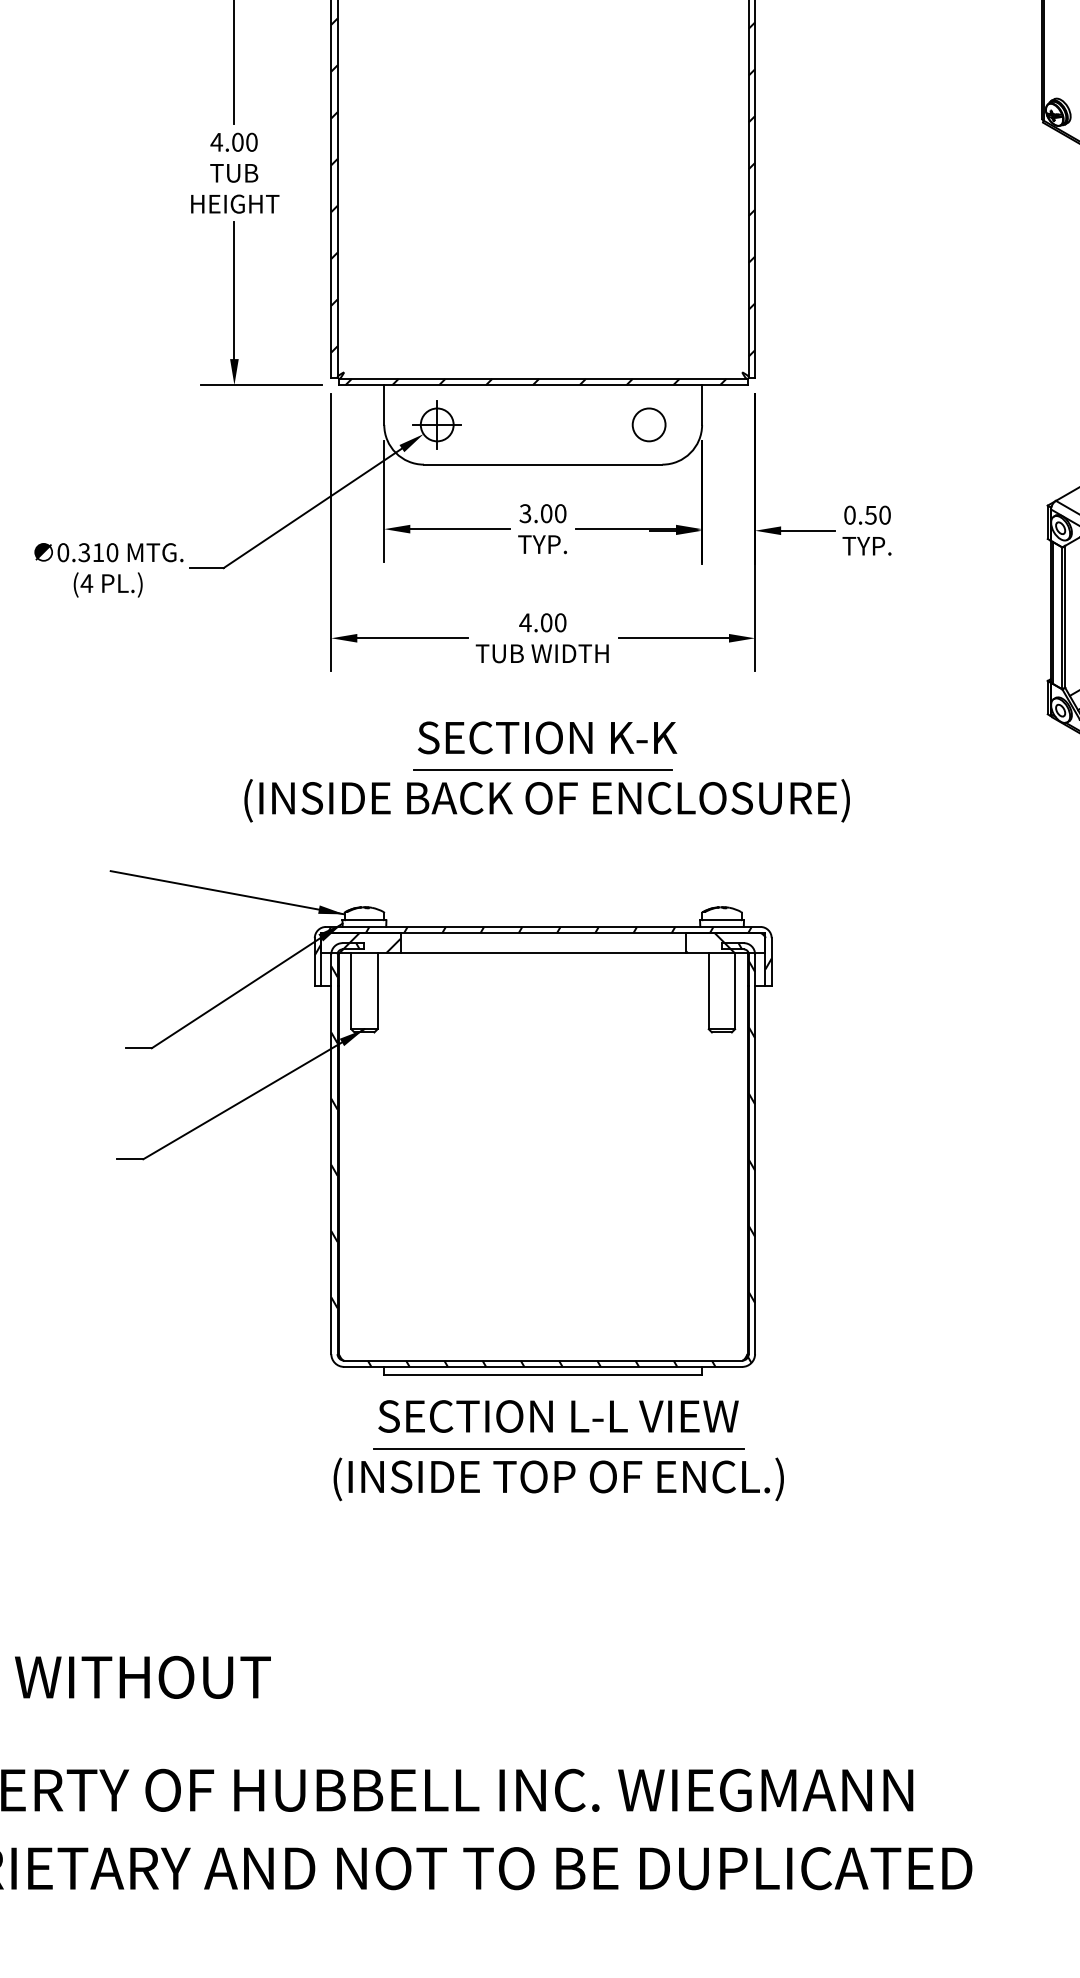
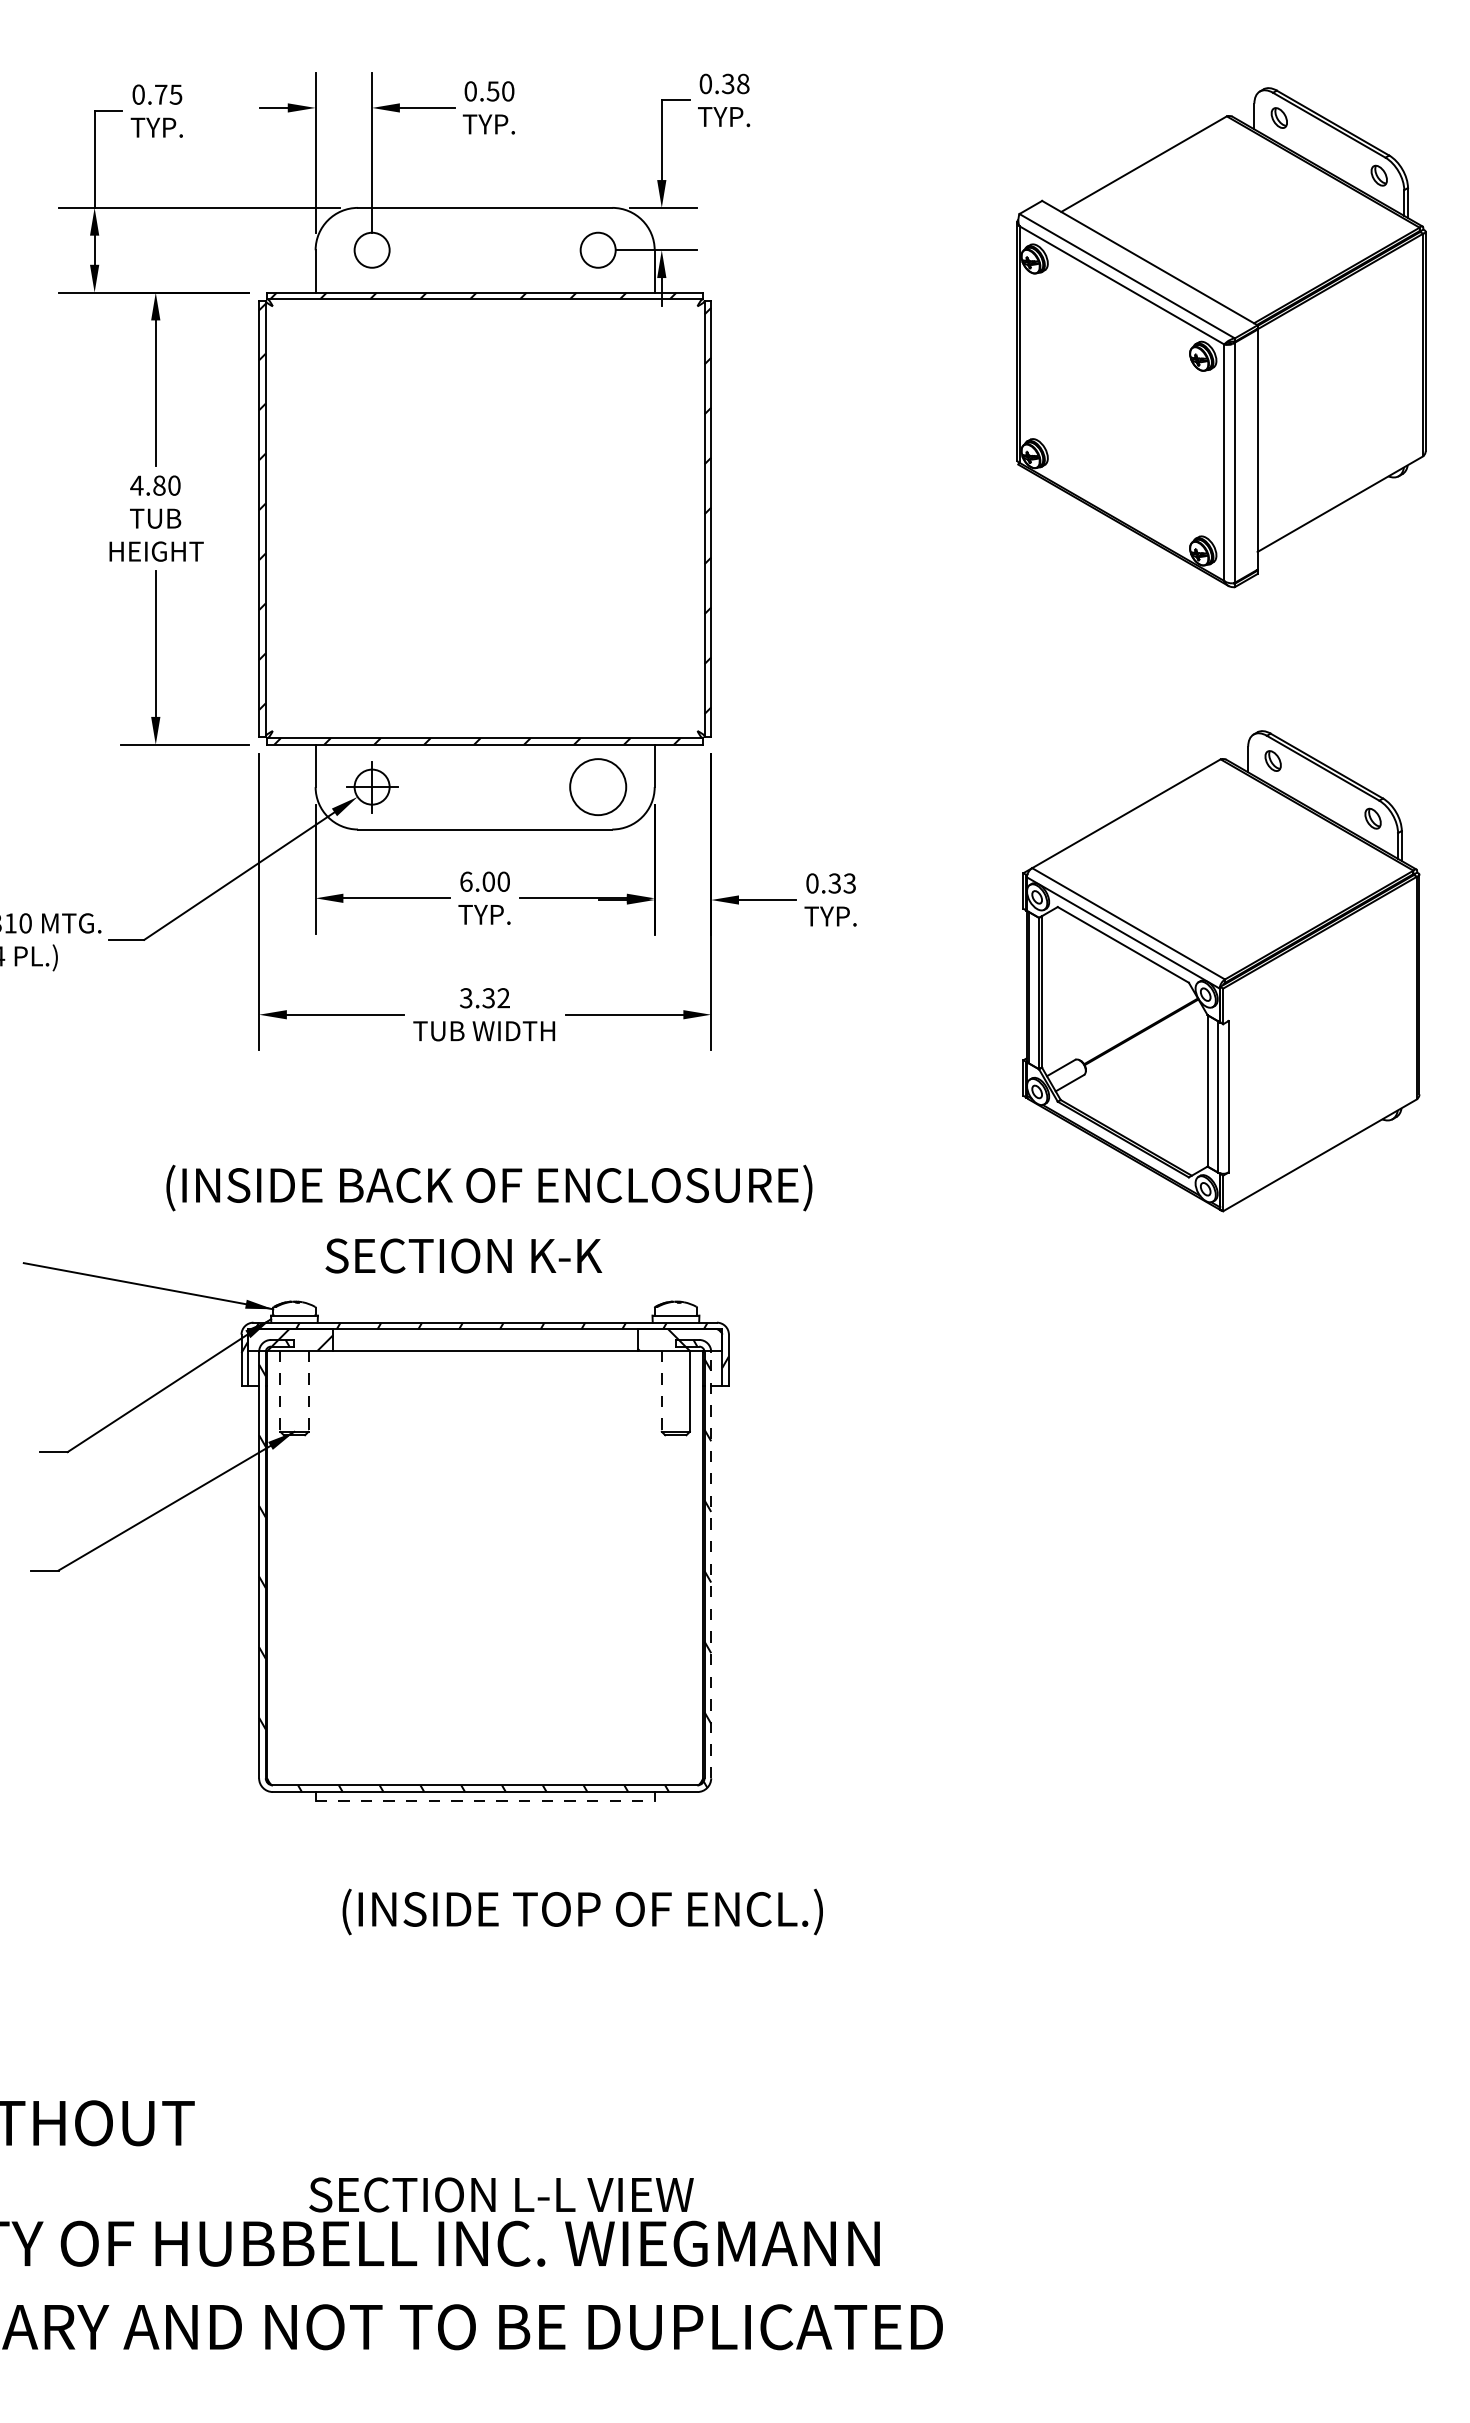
text: (237, 142) -> (159, 485), 4.00 -> 4.80
circle: (648, 424) -> (597, 786), size x1.6
text: (525, 513) -> (466, 881), 3.00 -> 6.00
text: (878, 515) -> (842, 883), 0.50 -> 0.33
text: (542, 623) -> (484, 998), 4.00 -> 3.32
text: (547, 737) -> (463, 1255), moved
line: (542, 770) -> (484, 1155), removed
line: (351, 991) -> (280, 1391), solid -> dashed
line: (377, 991) -> (308, 1391), solid -> dashed
line: (708, 991) -> (661, 1391), solid -> dashed
line: (755, 1153) -> (711, 1564), solid -> dashed
line: (543, 1374) -> (485, 1800), solid -> dashed
text: (558, 1416) -> (501, 2194), moved
line: (559, 1448) -> (502, 1879), removed
text: (558, 1478) -> (582, 1911), moved

